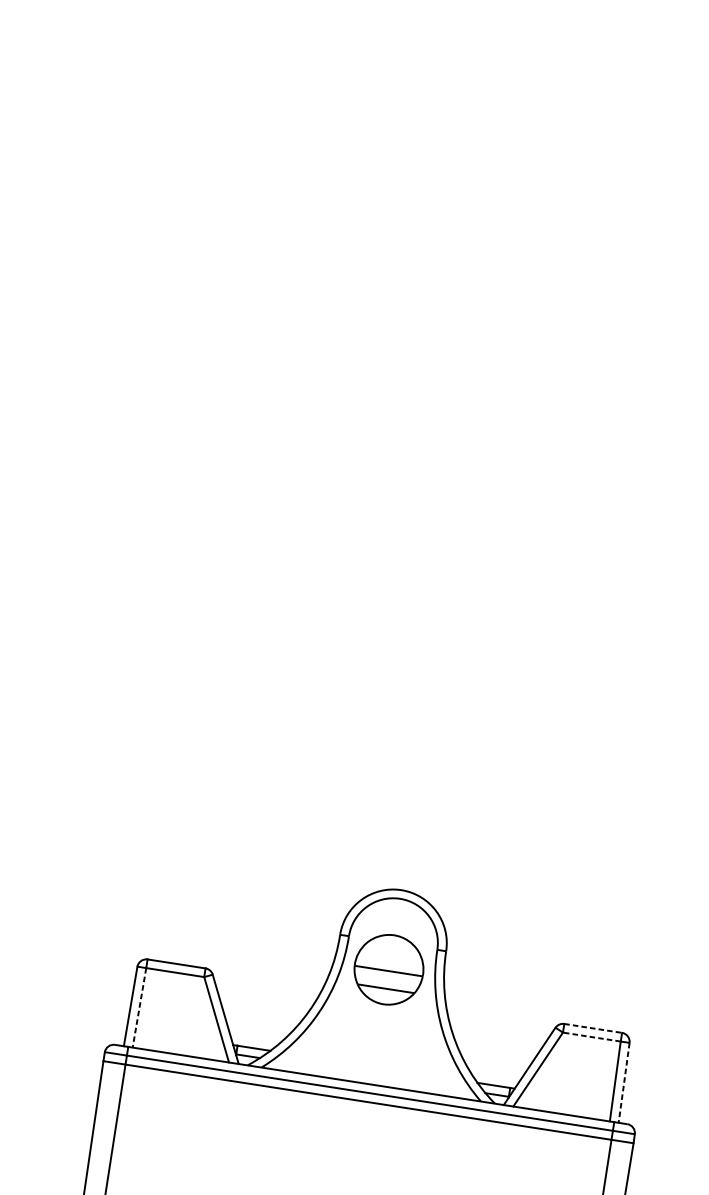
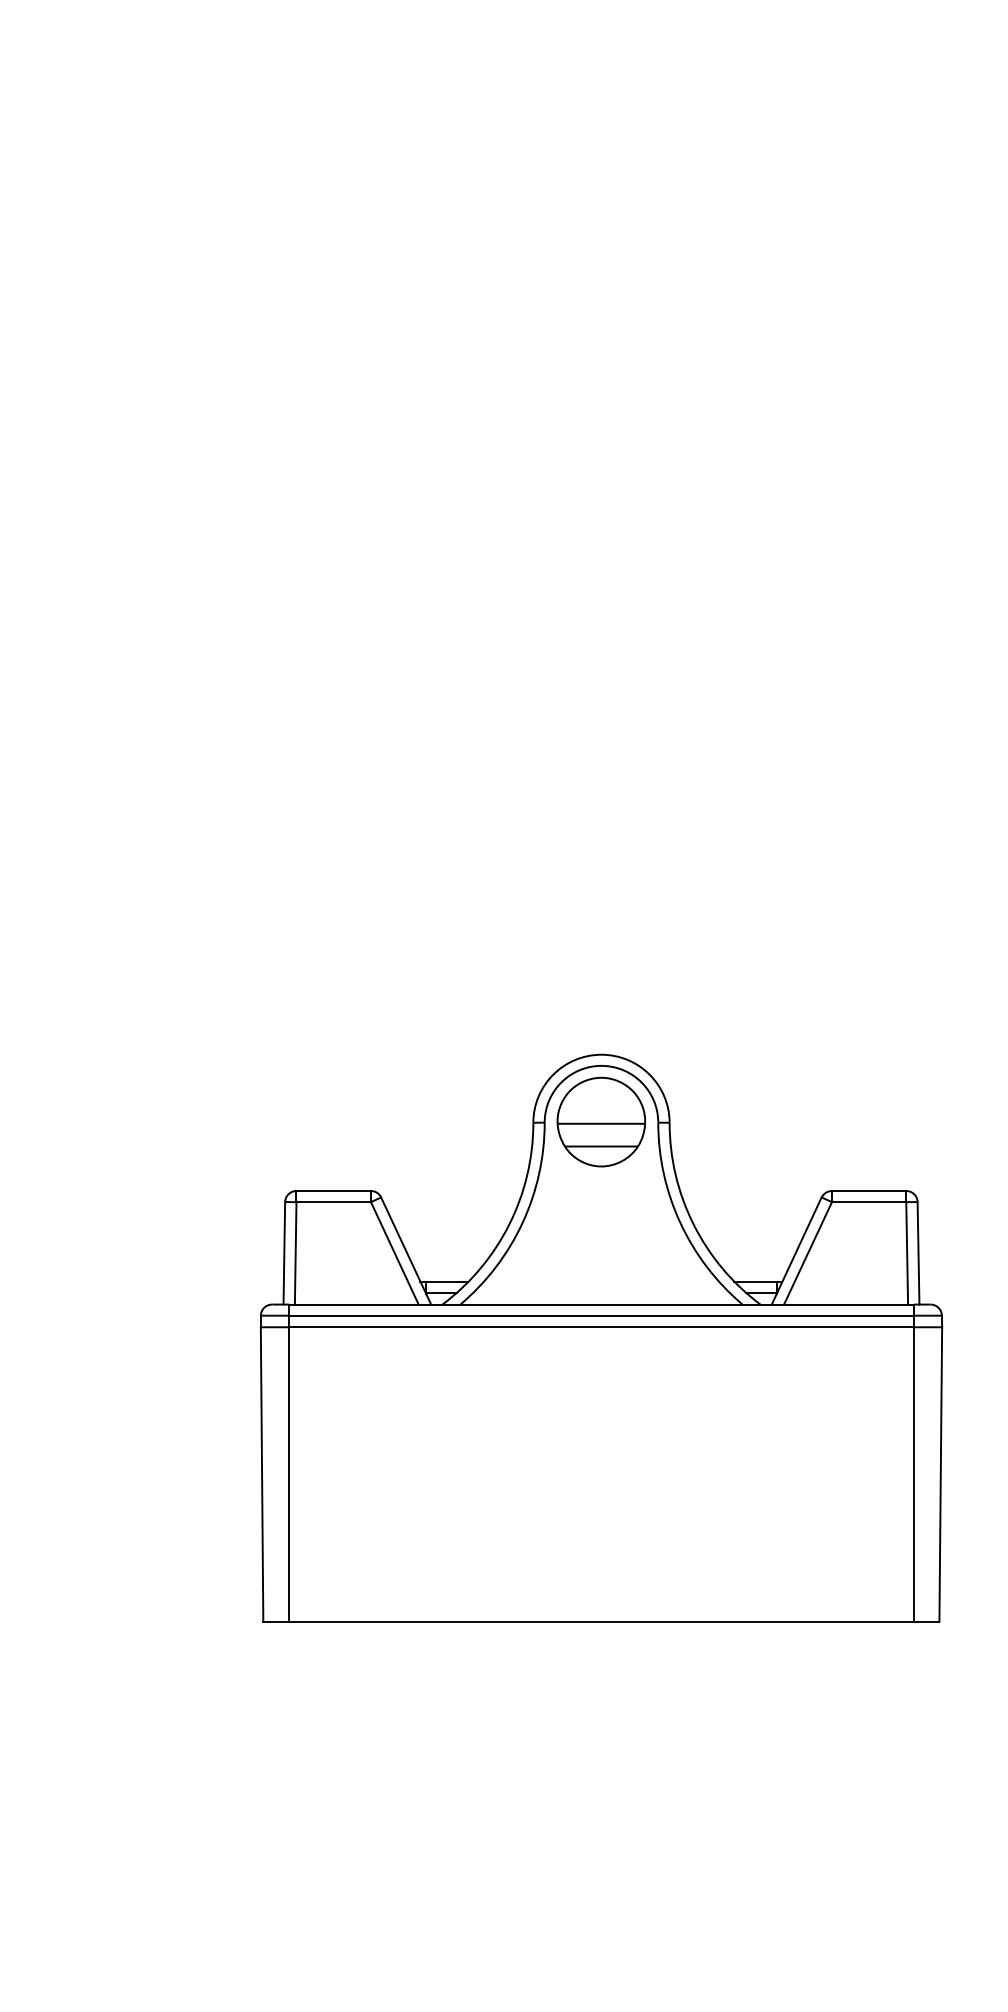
part: (389, 969) -> (601, 1121), moved
line: (139, 1007) -> (295, 1253), dashed -> solid
line: (593, 1028) -> (869, 1191), dashed -> solid
line: (591, 1037) -> (868, 1202), dashed -> solid
line: (624, 1082) -> (918, 1253), dashed -> solid

